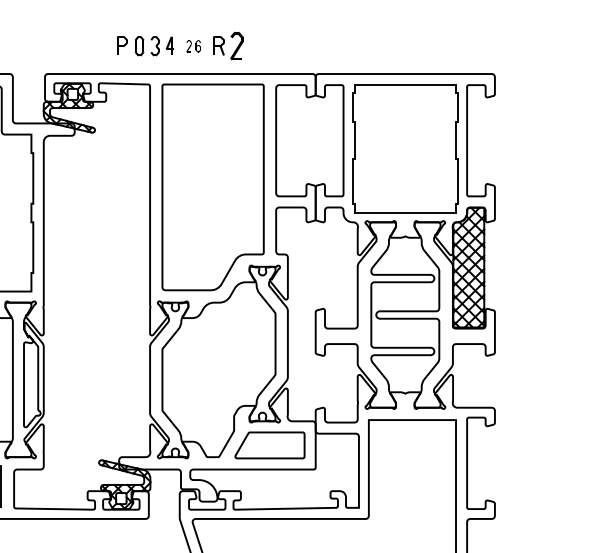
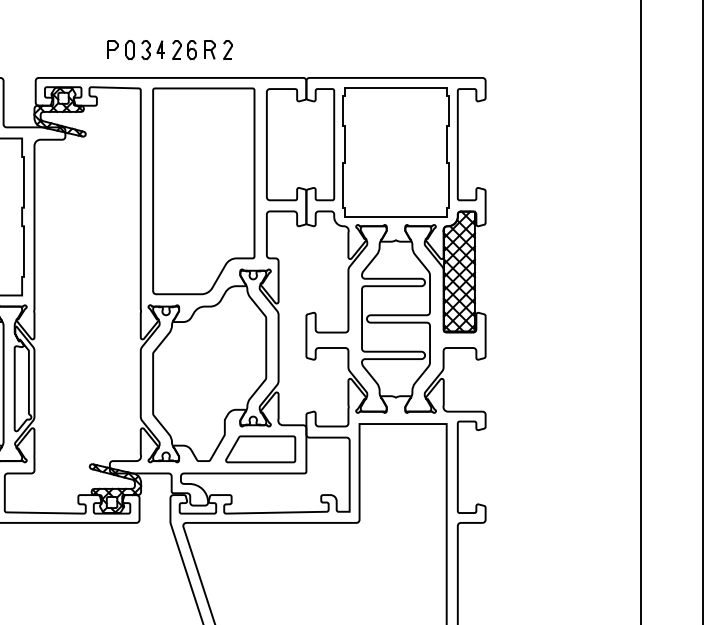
part: (193, 46) -> (184, 50), size x1.67
part: (236, 46) -> (227, 50), size x0.71

